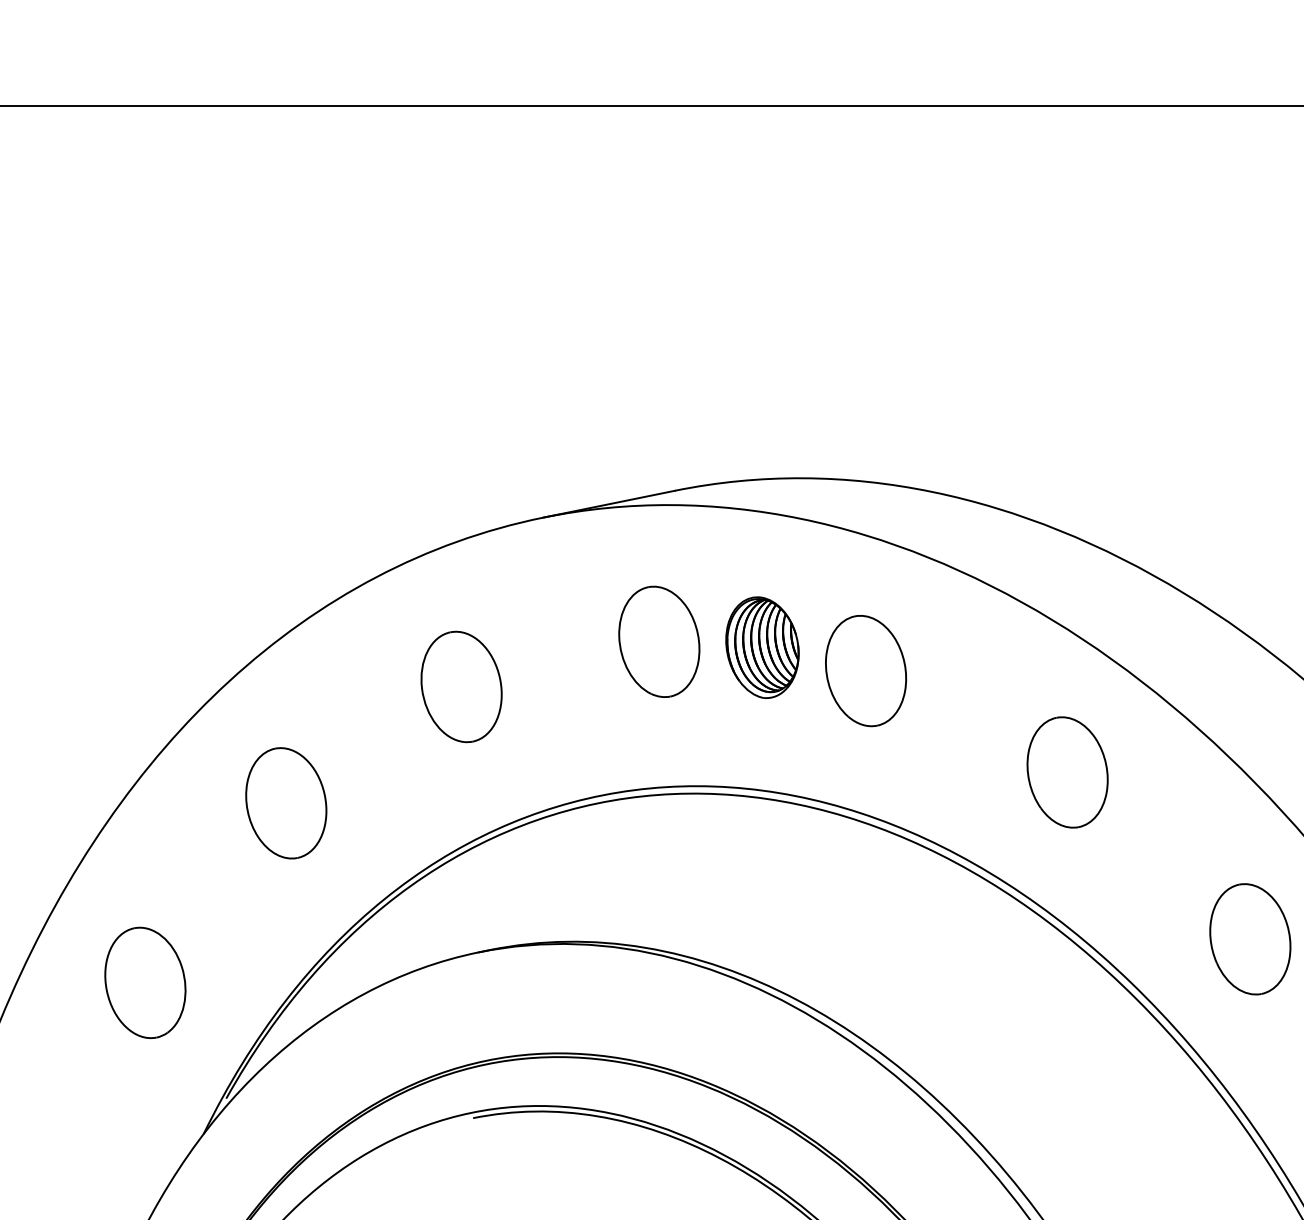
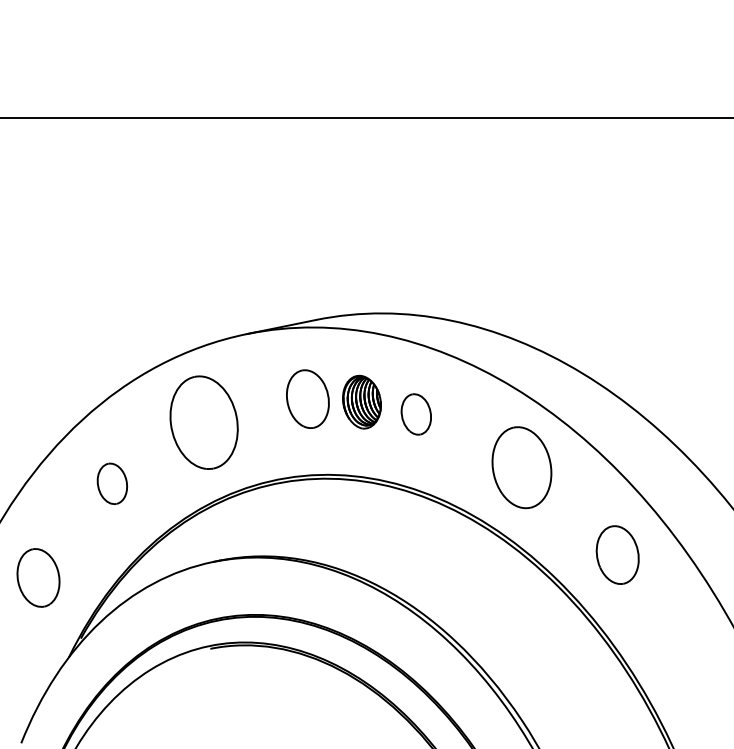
part: (866, 671) -> (416, 414), size x0.7
part: (462, 686) -> (204, 422), size x1.6
part: (1066, 772) -> (521, 467), size x1.4
part: (286, 802) -> (112, 483), size x0.7

